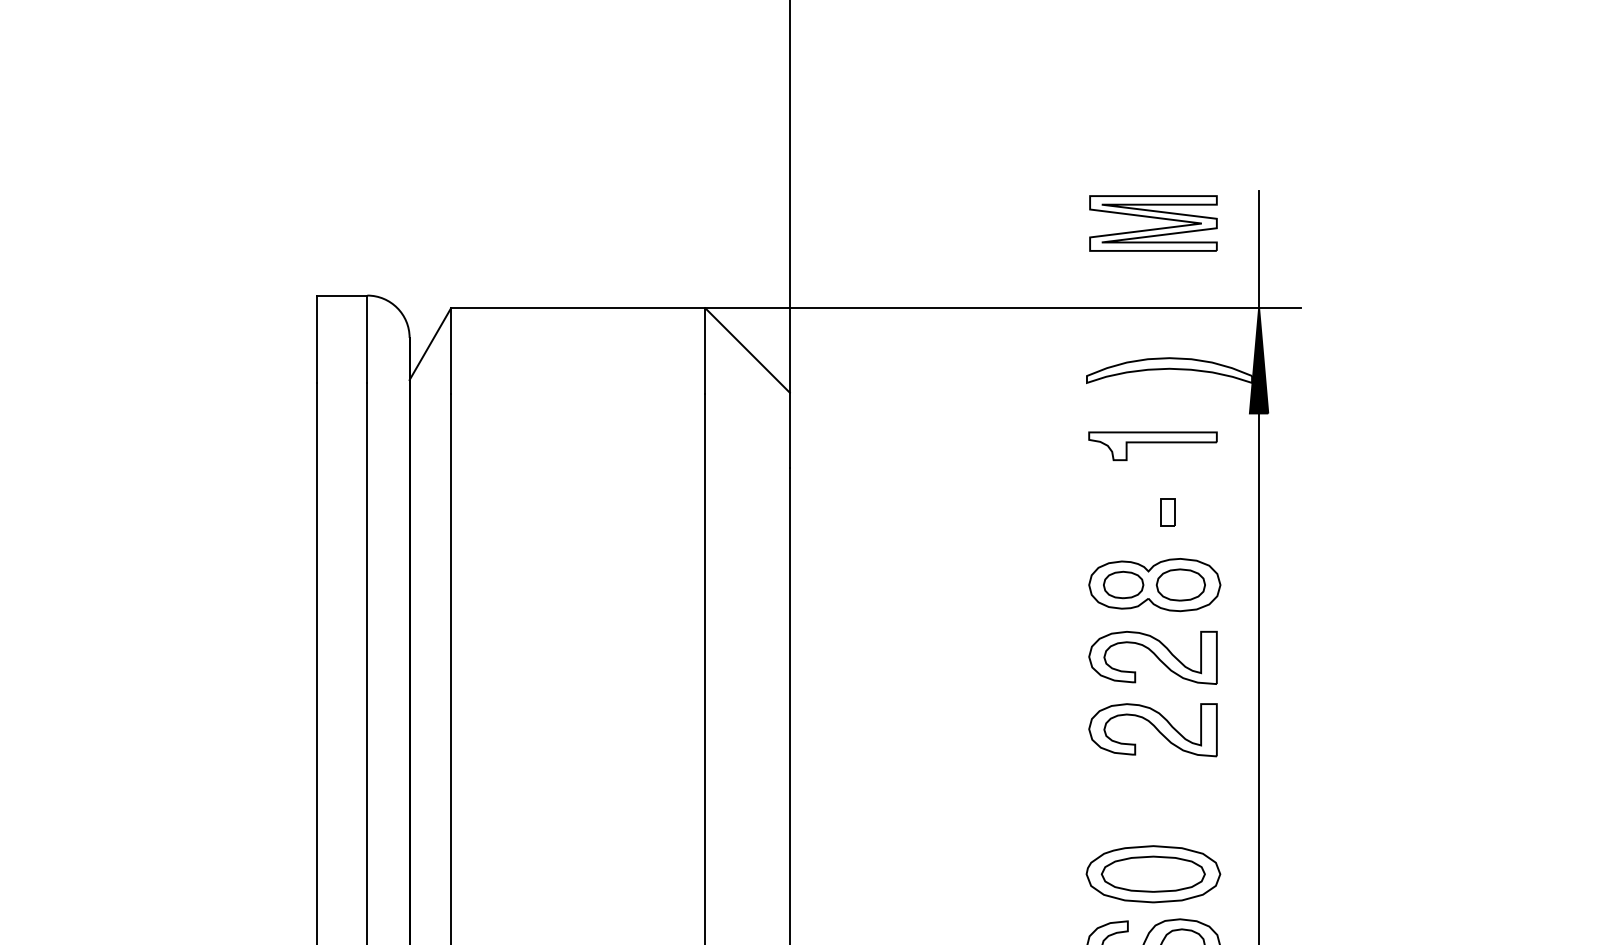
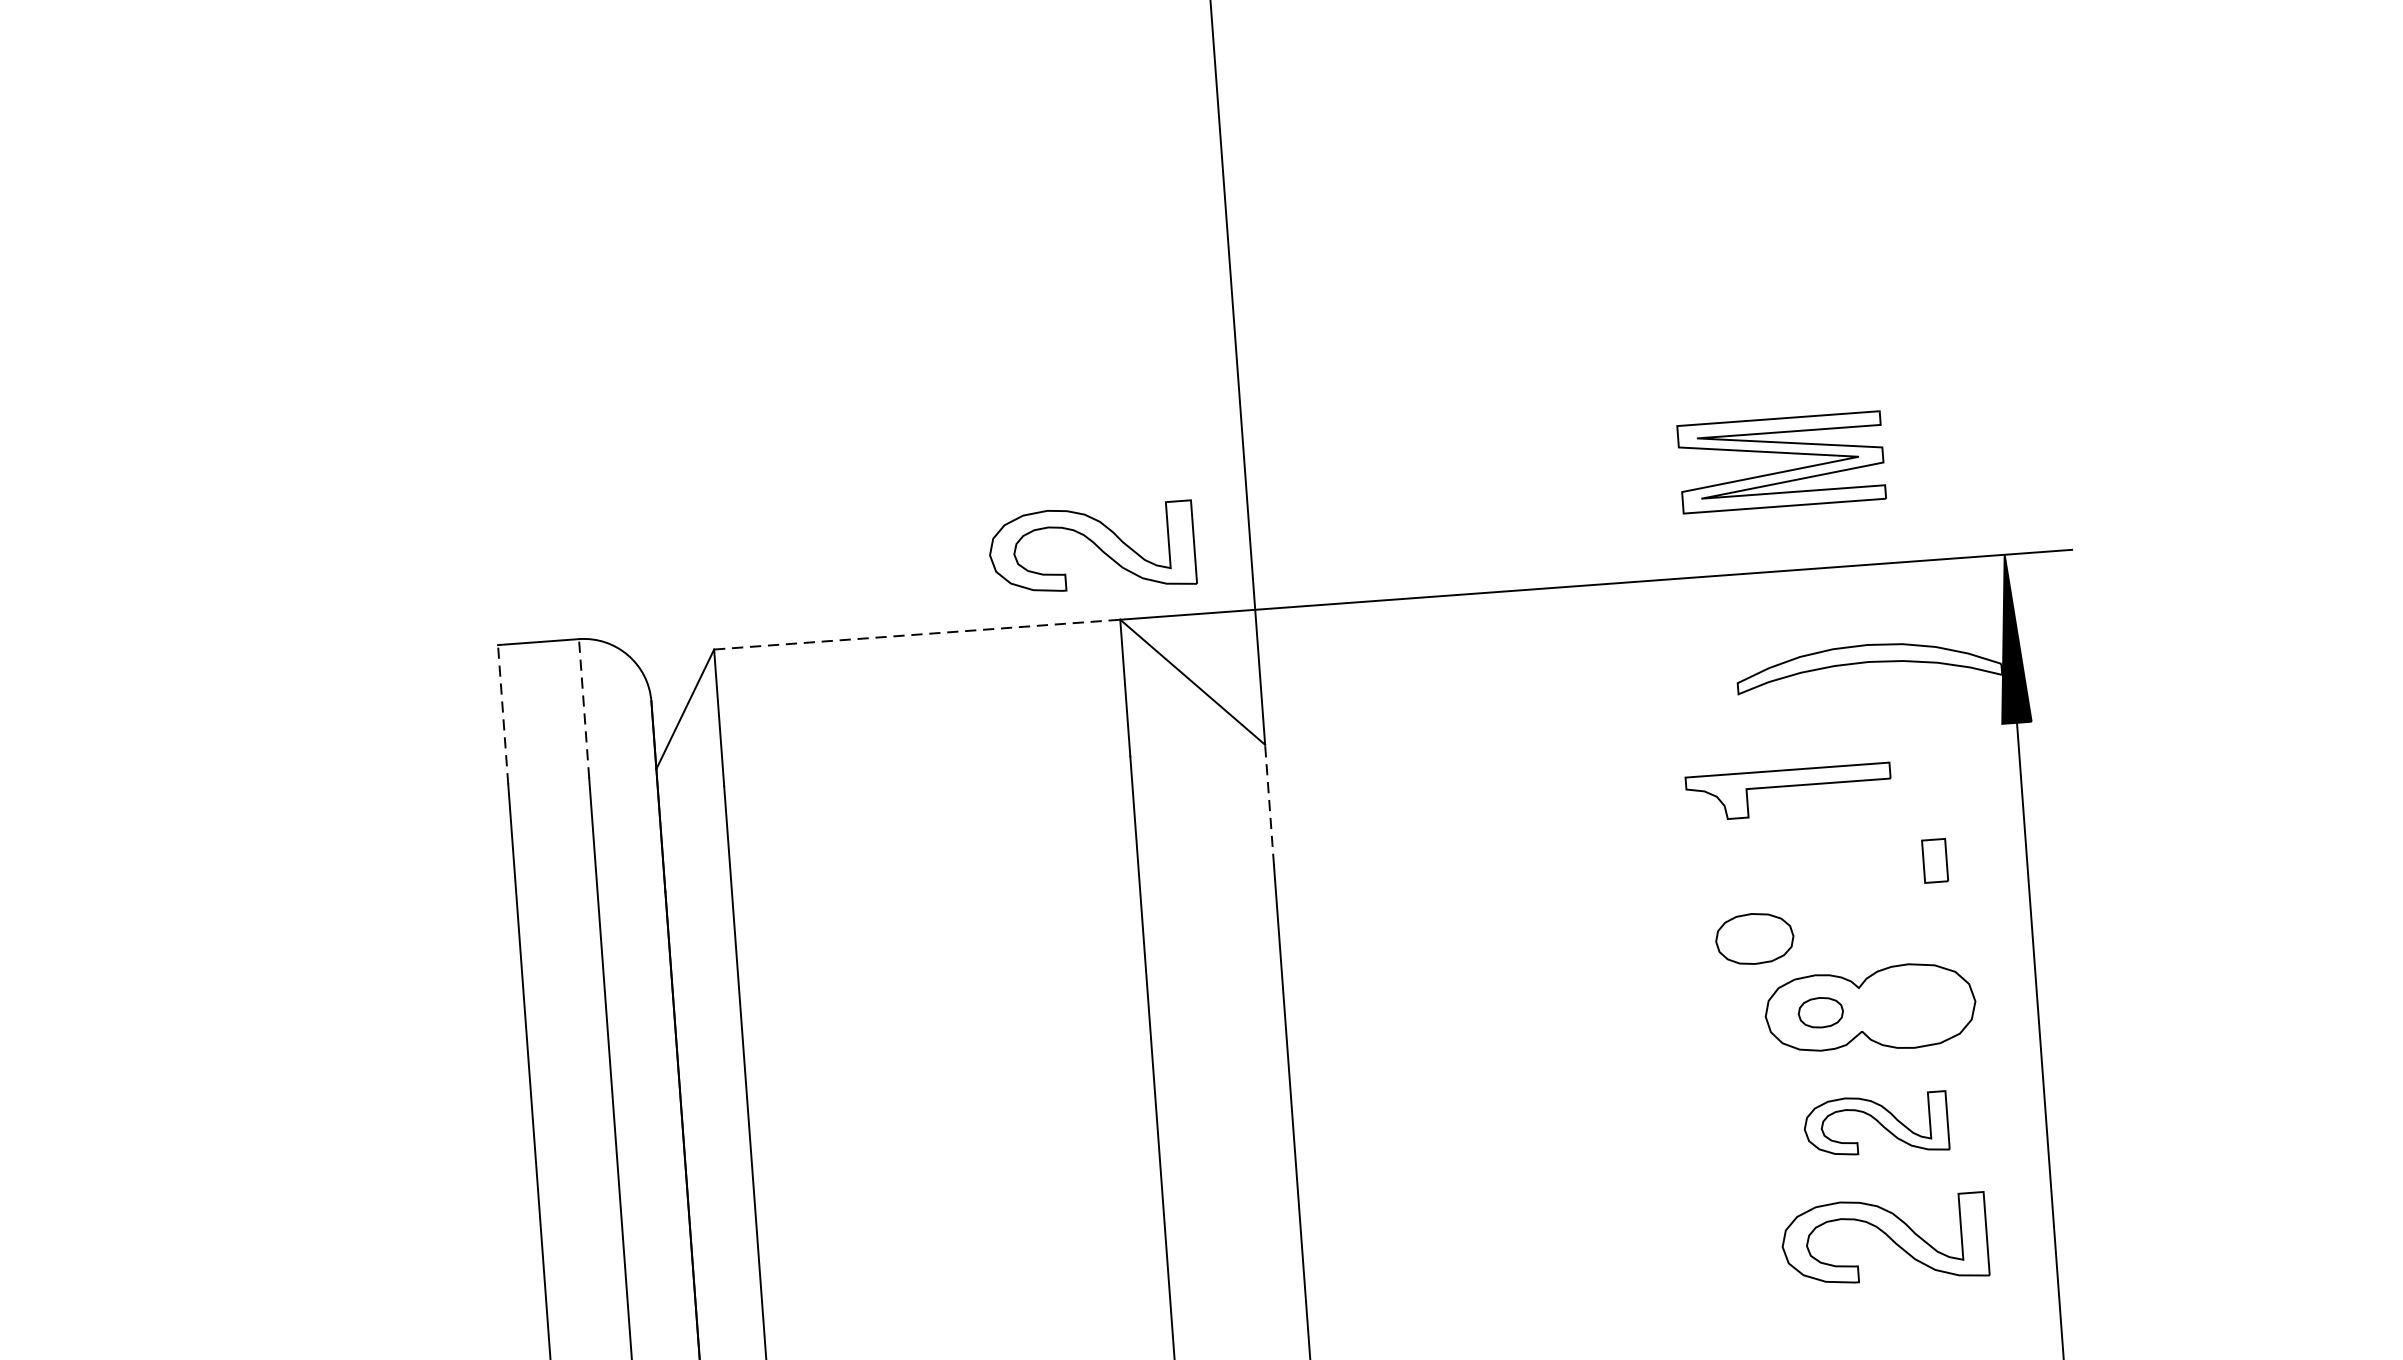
part: (1153, 223) -> (1781, 462), moved
line: (1259, 249) -> (1998, 460), removed
part: (690, 263) -> (1091, 550), added
line: (578, 308) -> (917, 635), solid -> dashed
line: (316, 339) -> (502, 715), solid -> dashed
line: (367, 339) -> (584, 709), solid -> dashed
line: (789, 430) -> (1268, 805), solid -> dashed
part: (1152, 446) -> (1788, 792), moved
part: (1167, 512) -> (1934, 860), moved
part: (1123, 584) -> (1820, 1011), size x0.7
part: (1180, 584) -> (1754, 938), moved
part: (1152, 657) -> (1875, 1125), size x0.7

